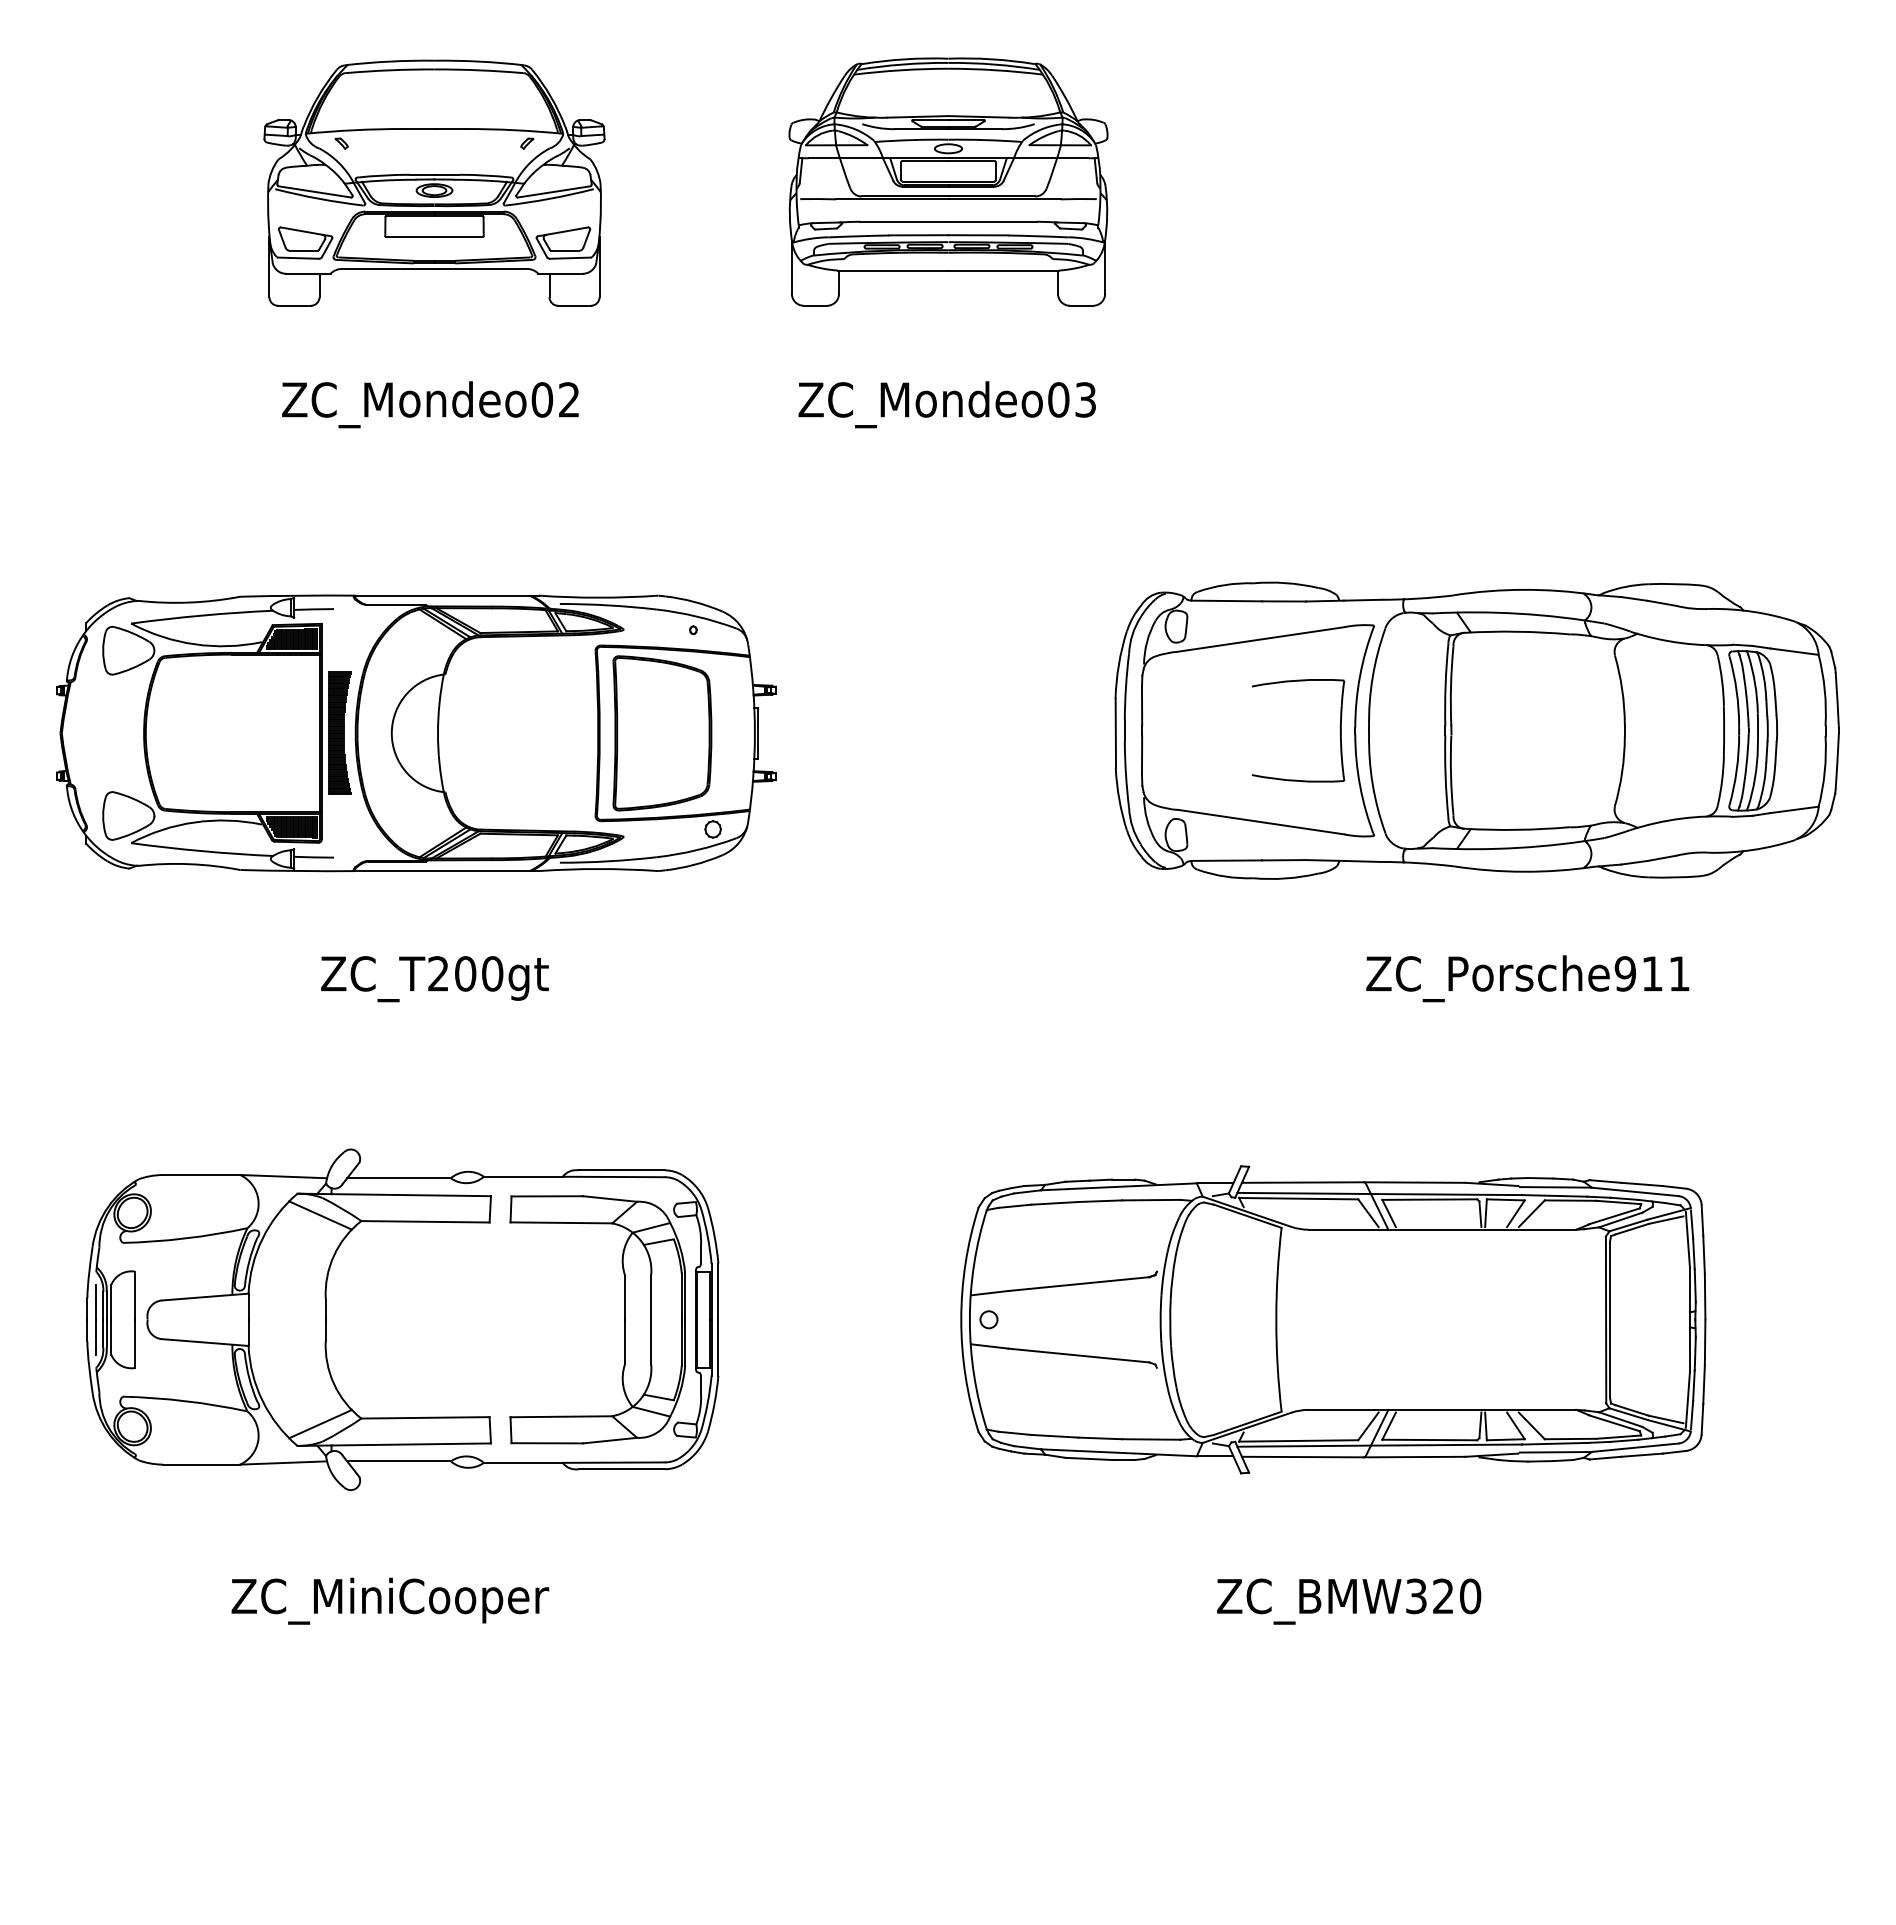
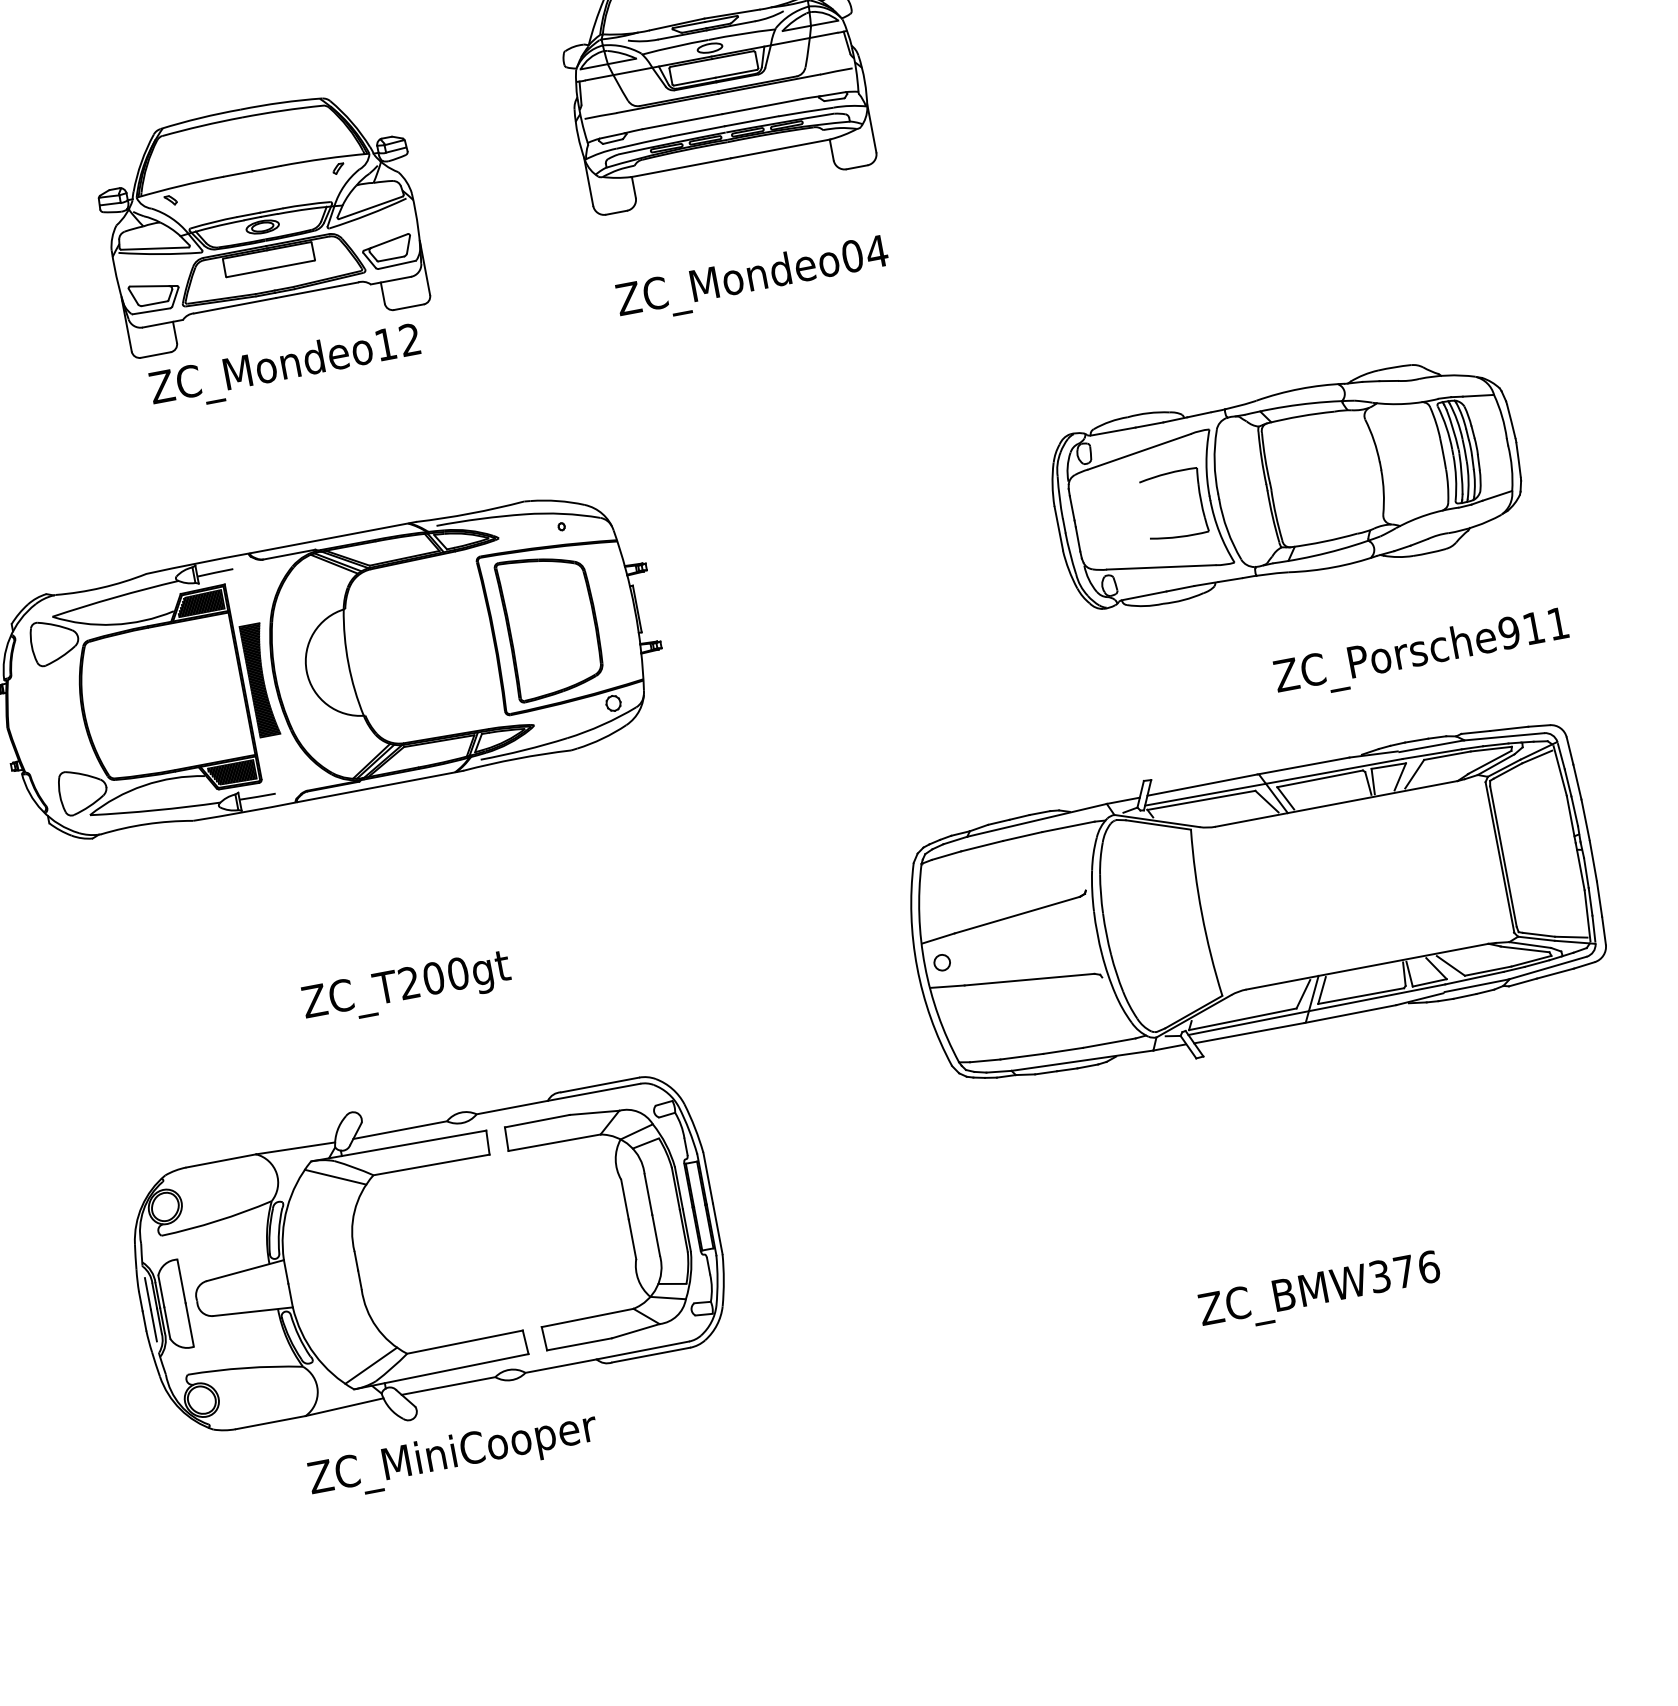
part: (434, 182) -> (261, 219), moved
text: (542, 399) -> (385, 344), ZC_Mondeo02 -> ZC_Mondeo12
text: (1085, 399) -> (876, 251), ZC_Mondeo03 -> ZC_Mondeo04
part: (1476, 730) -> (1286, 483), size x0.7
text: (1527, 978) -> (1421, 653), moved
text: (434, 979) -> (406, 988), moved
part: (402, 1319) -> (427, 1257), moved
part: (1333, 1319) -> (1253, 903), moved
text: (1457, 1596) -> (1417, 1269), ZC_BMW320 -> ZC_BMW376

